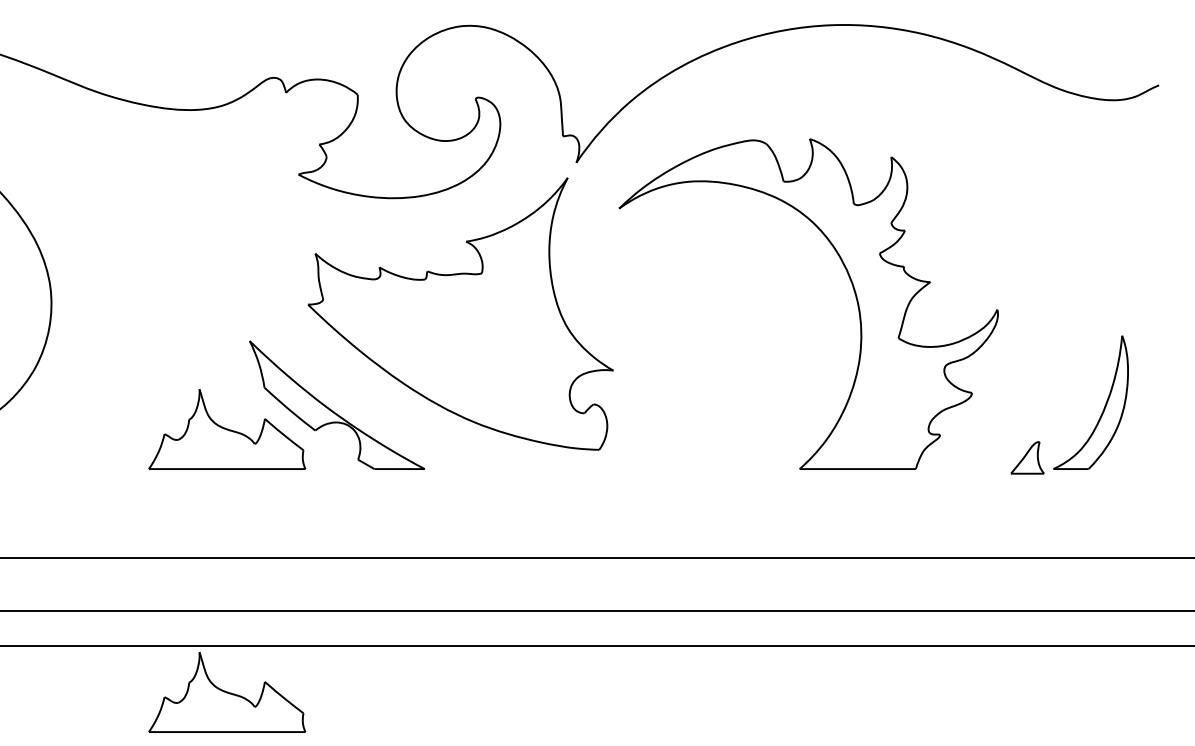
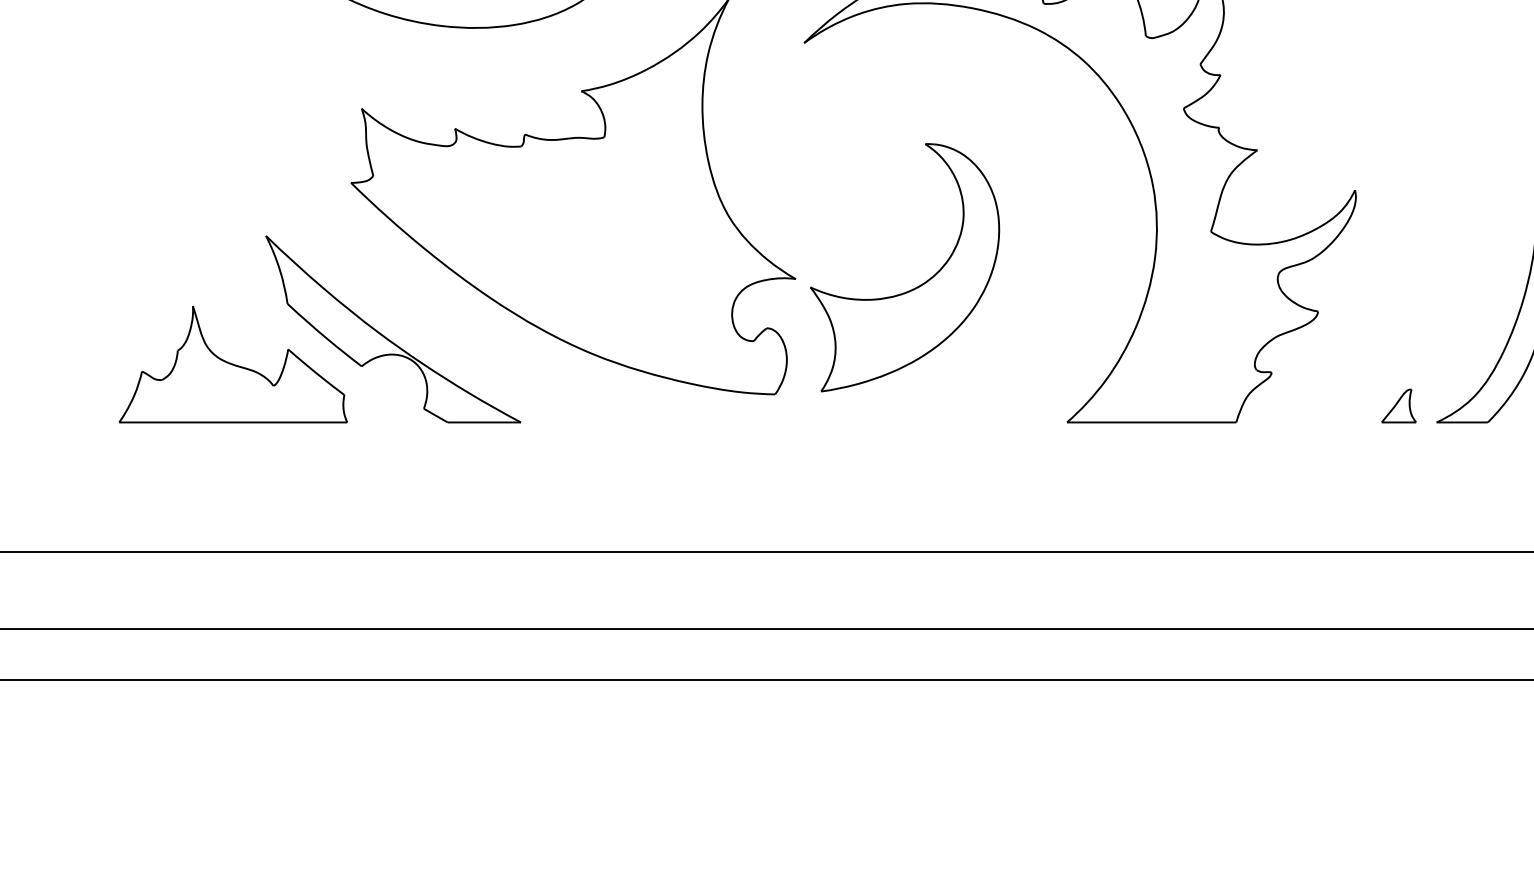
part: (694, 376) -> (913, 287), added
part: (1027, 457) -> (1398, 405), size x0.71
part: (227, 692) -> (233, 747), removed

